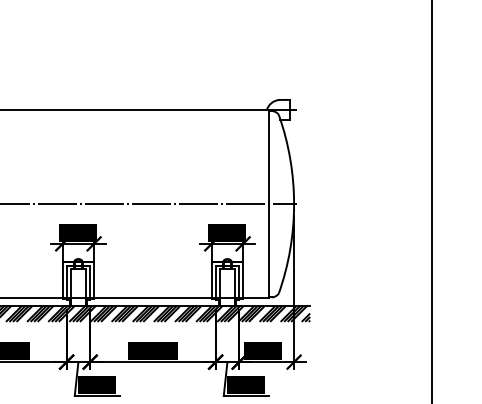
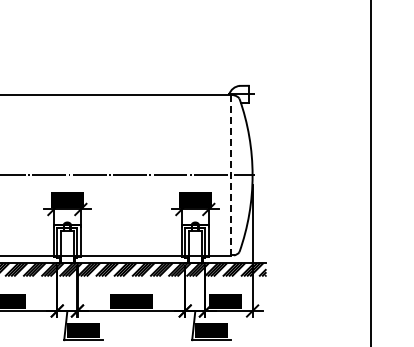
line: (269, 204) -> (231, 175), solid -> dashed

